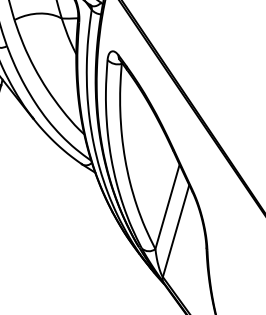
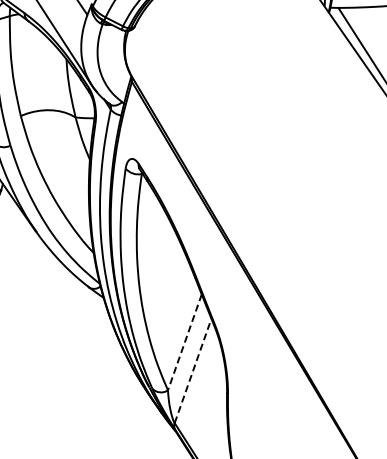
line: (167, 206) -> (184, 342), solid -> dashed
line: (176, 230) -> (193, 370), solid -> dashed

